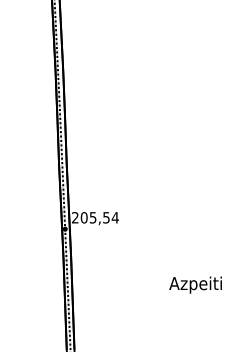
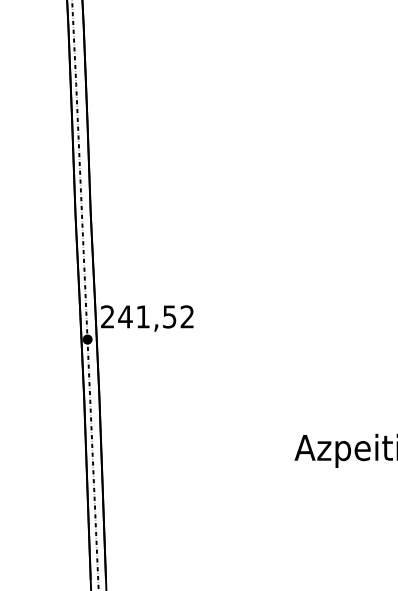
text: (99, 217) -> (155, 316), 205,54 -> 241,52

